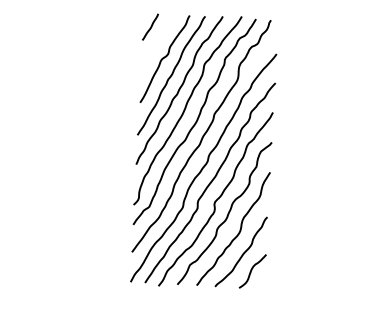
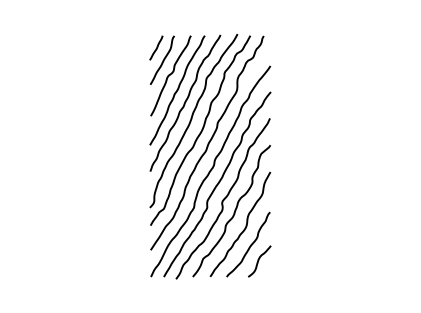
curve: (156, 41) -> (162, 60), added

